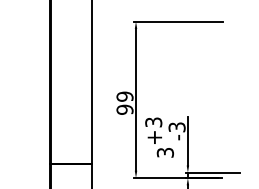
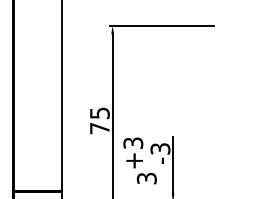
text: (124, 102) -> (99, 120), 99 -> 75

